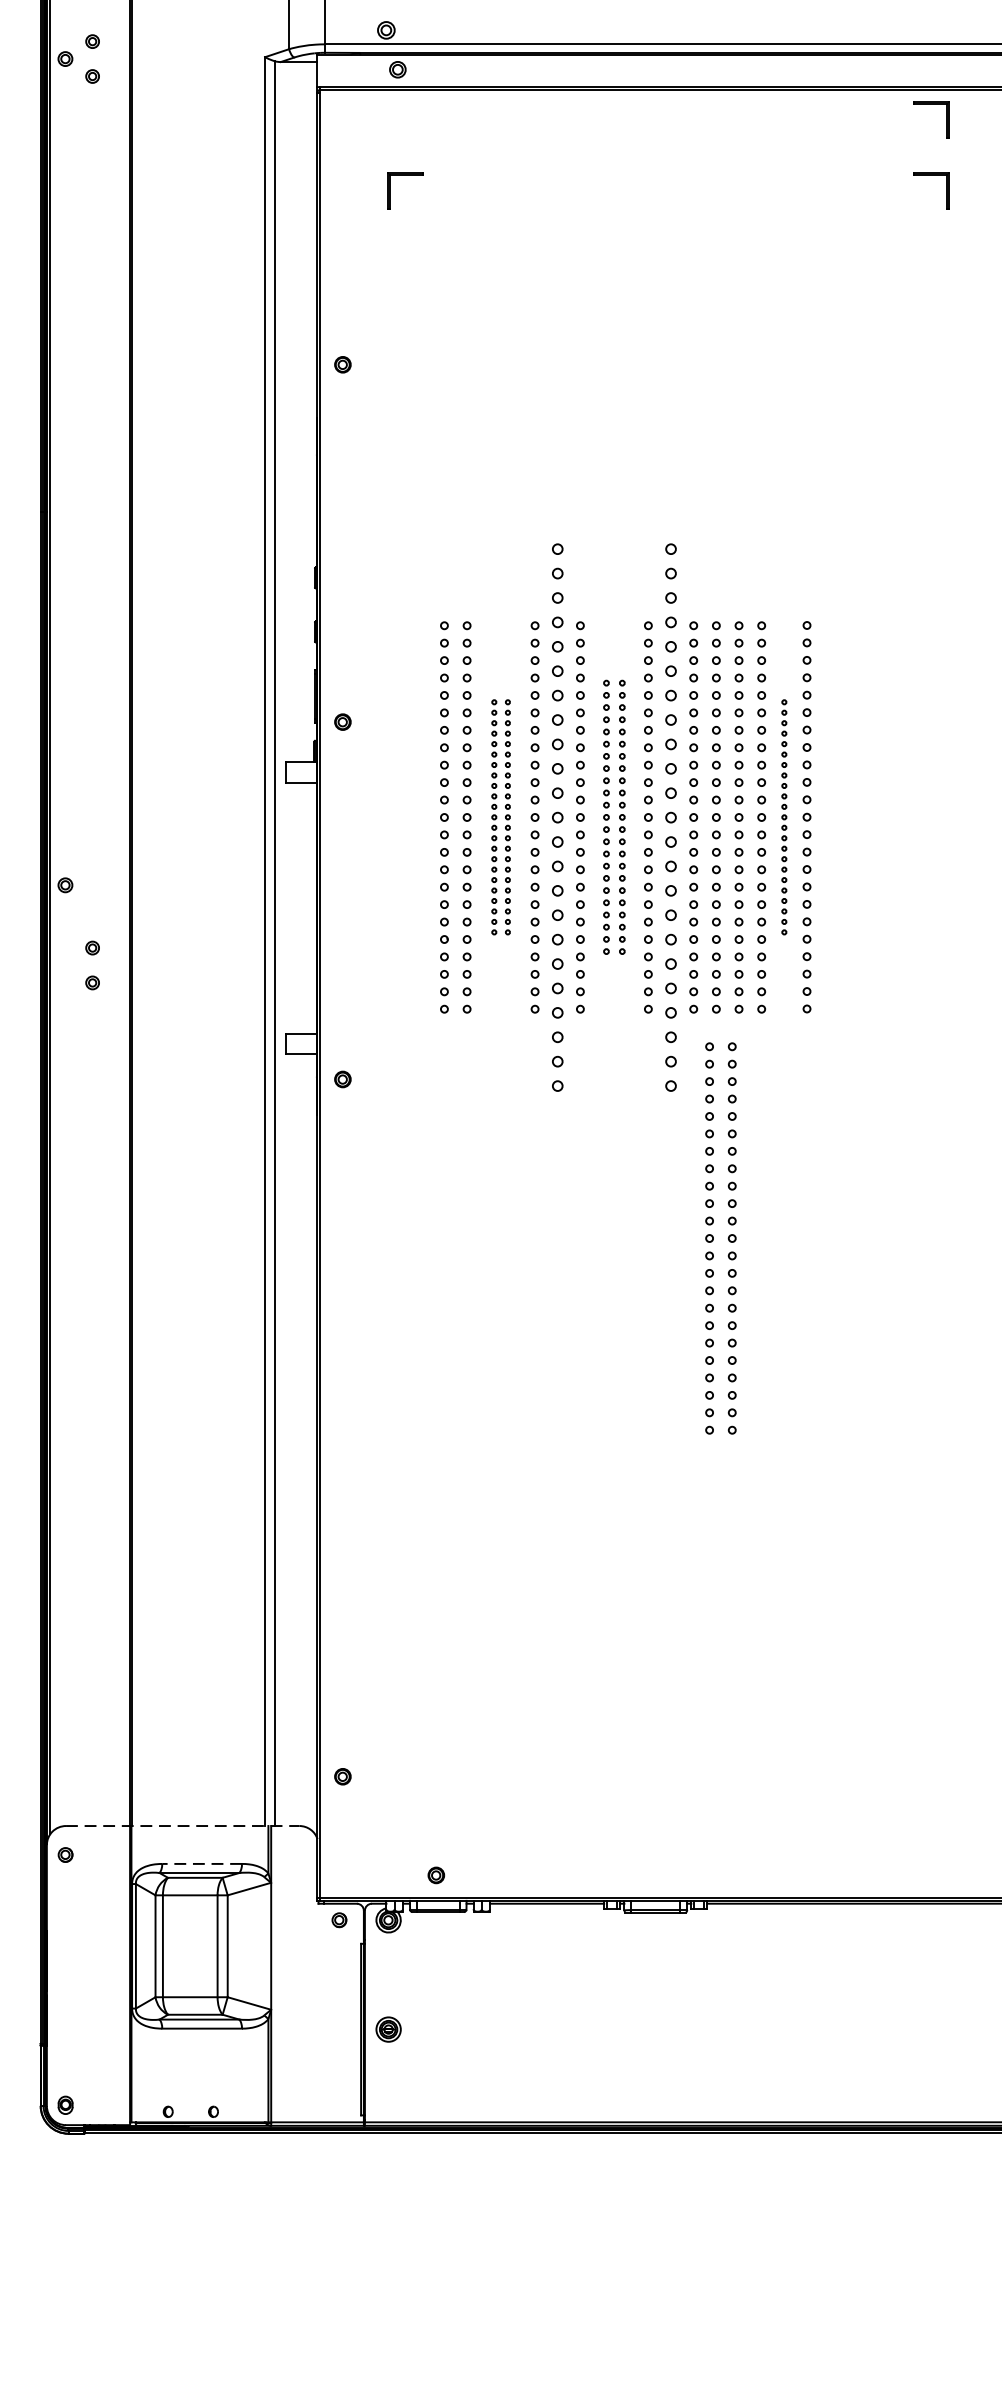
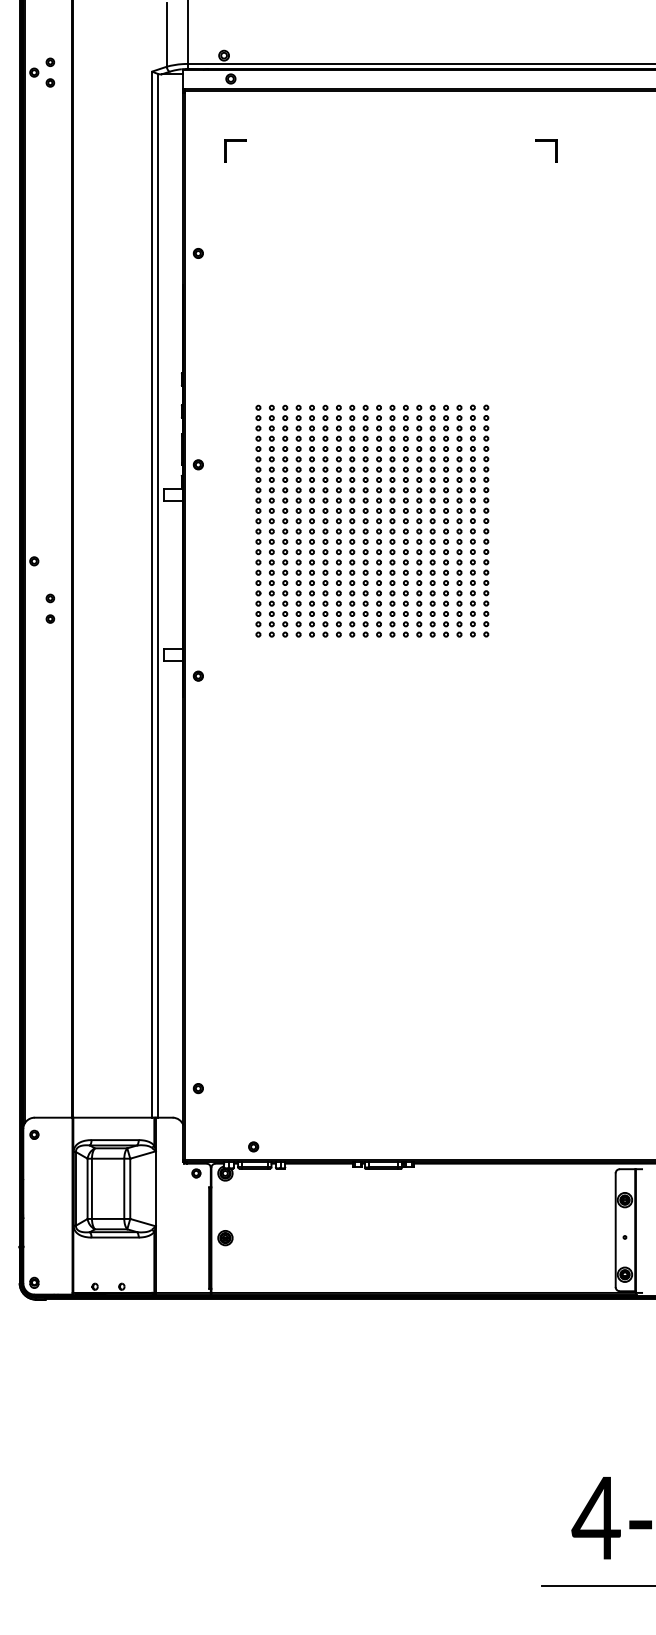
part: (931, 104) -> (546, 99), removed
part: (500, 816) -> (291, 520), size x1.67
part: (557, 816) -> (325, 520), size x0.71
part: (613, 816) -> (358, 520), size x1.43
part: (671, 816) -> (392, 520), size x0.71
part: (784, 816) -> (459, 520), size x1.67
part: (830, 816) -> (486, 520), added
part: (720, 1237) -> (421, 769), removed
line: (184, 1825) -> (104, 1117), dashed -> solid
line: (202, 1864) -> (115, 1140), dashed -> solid

